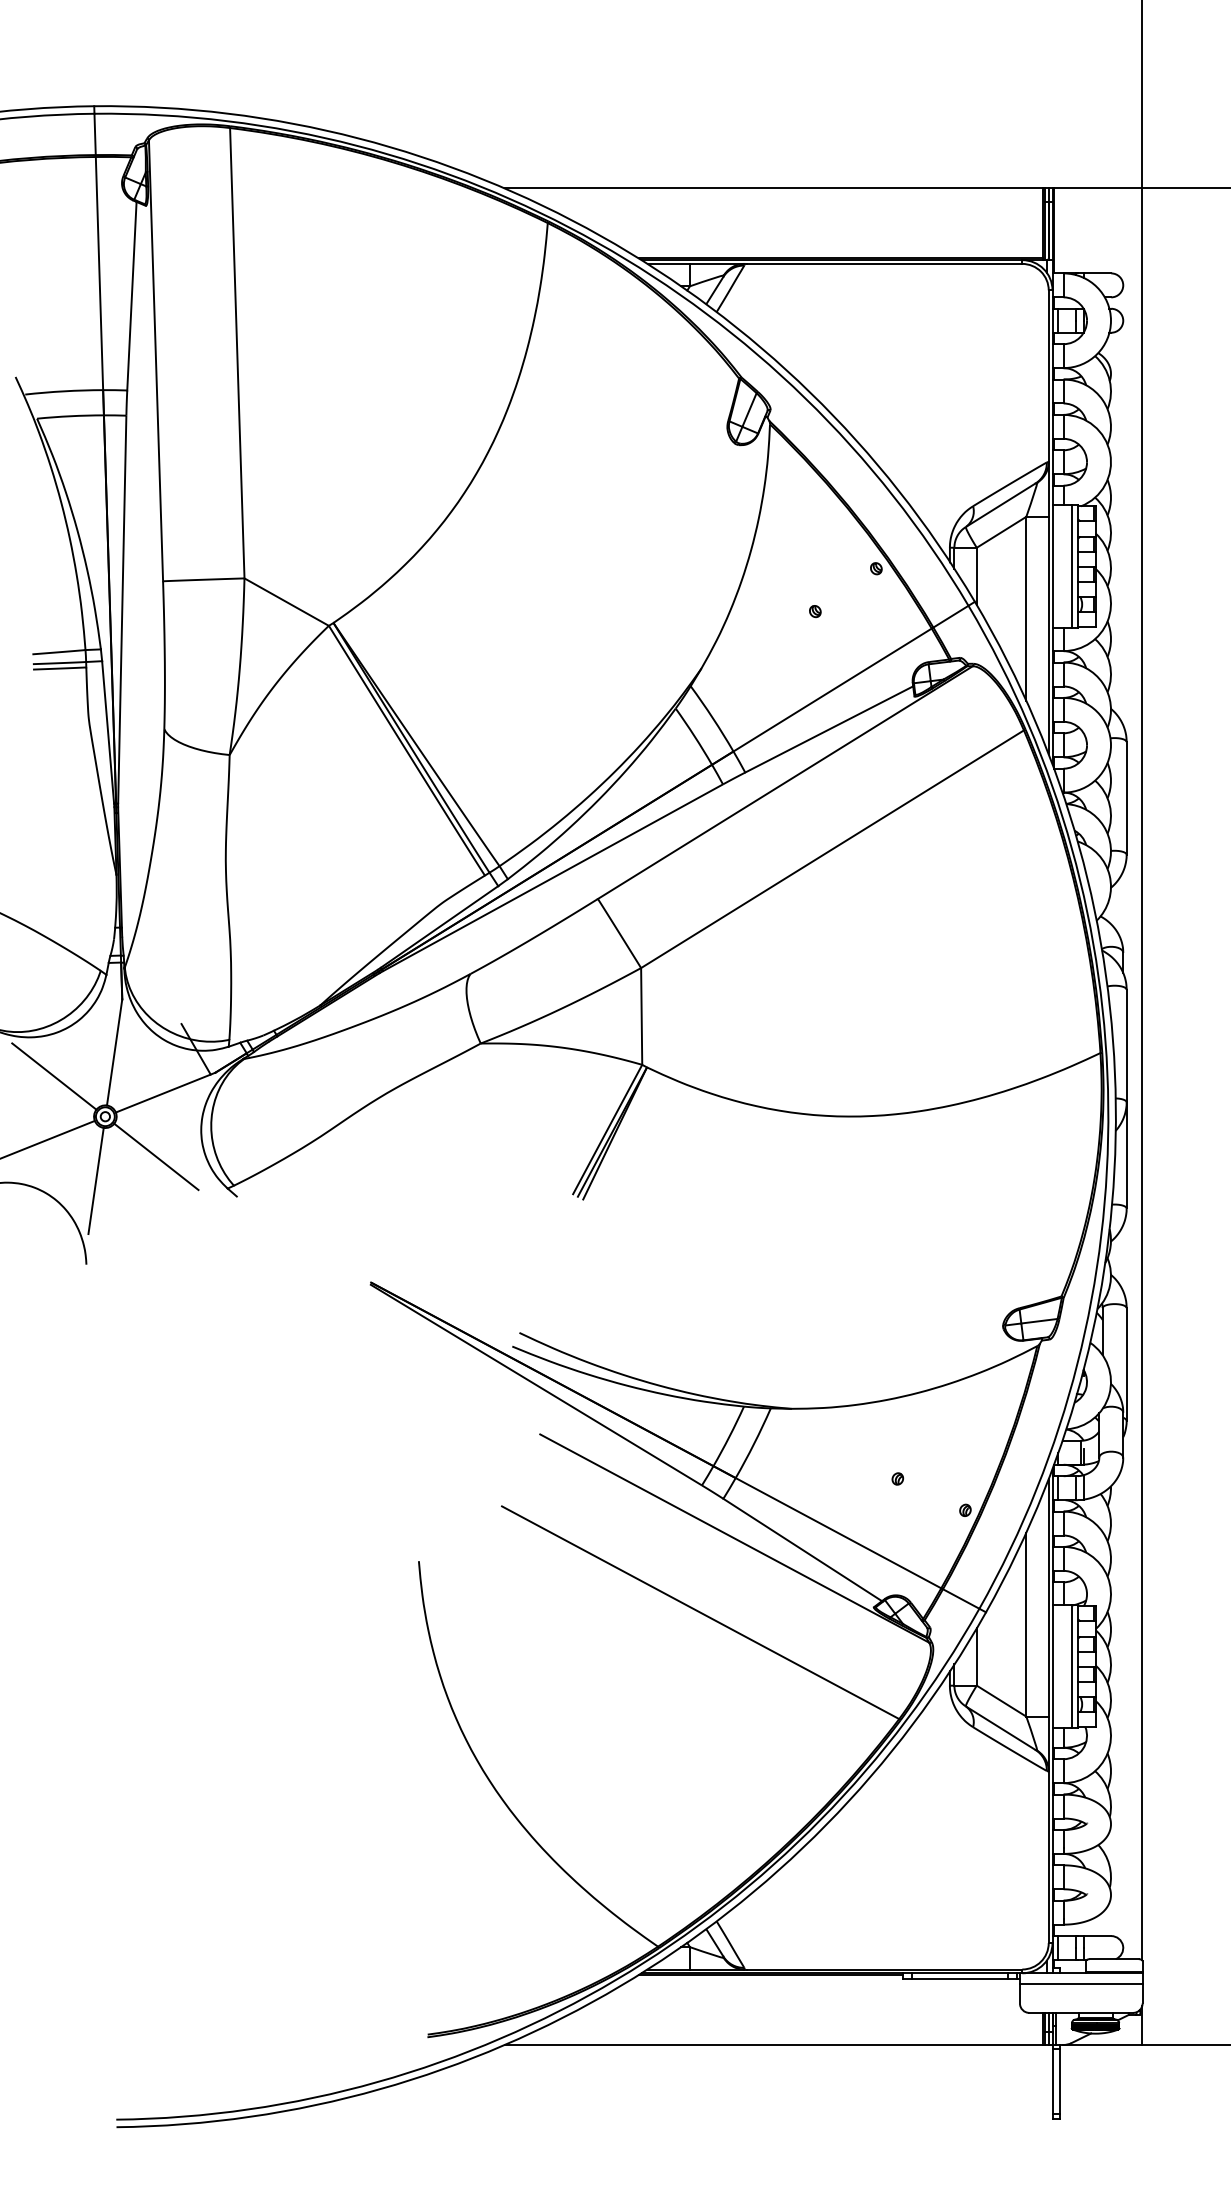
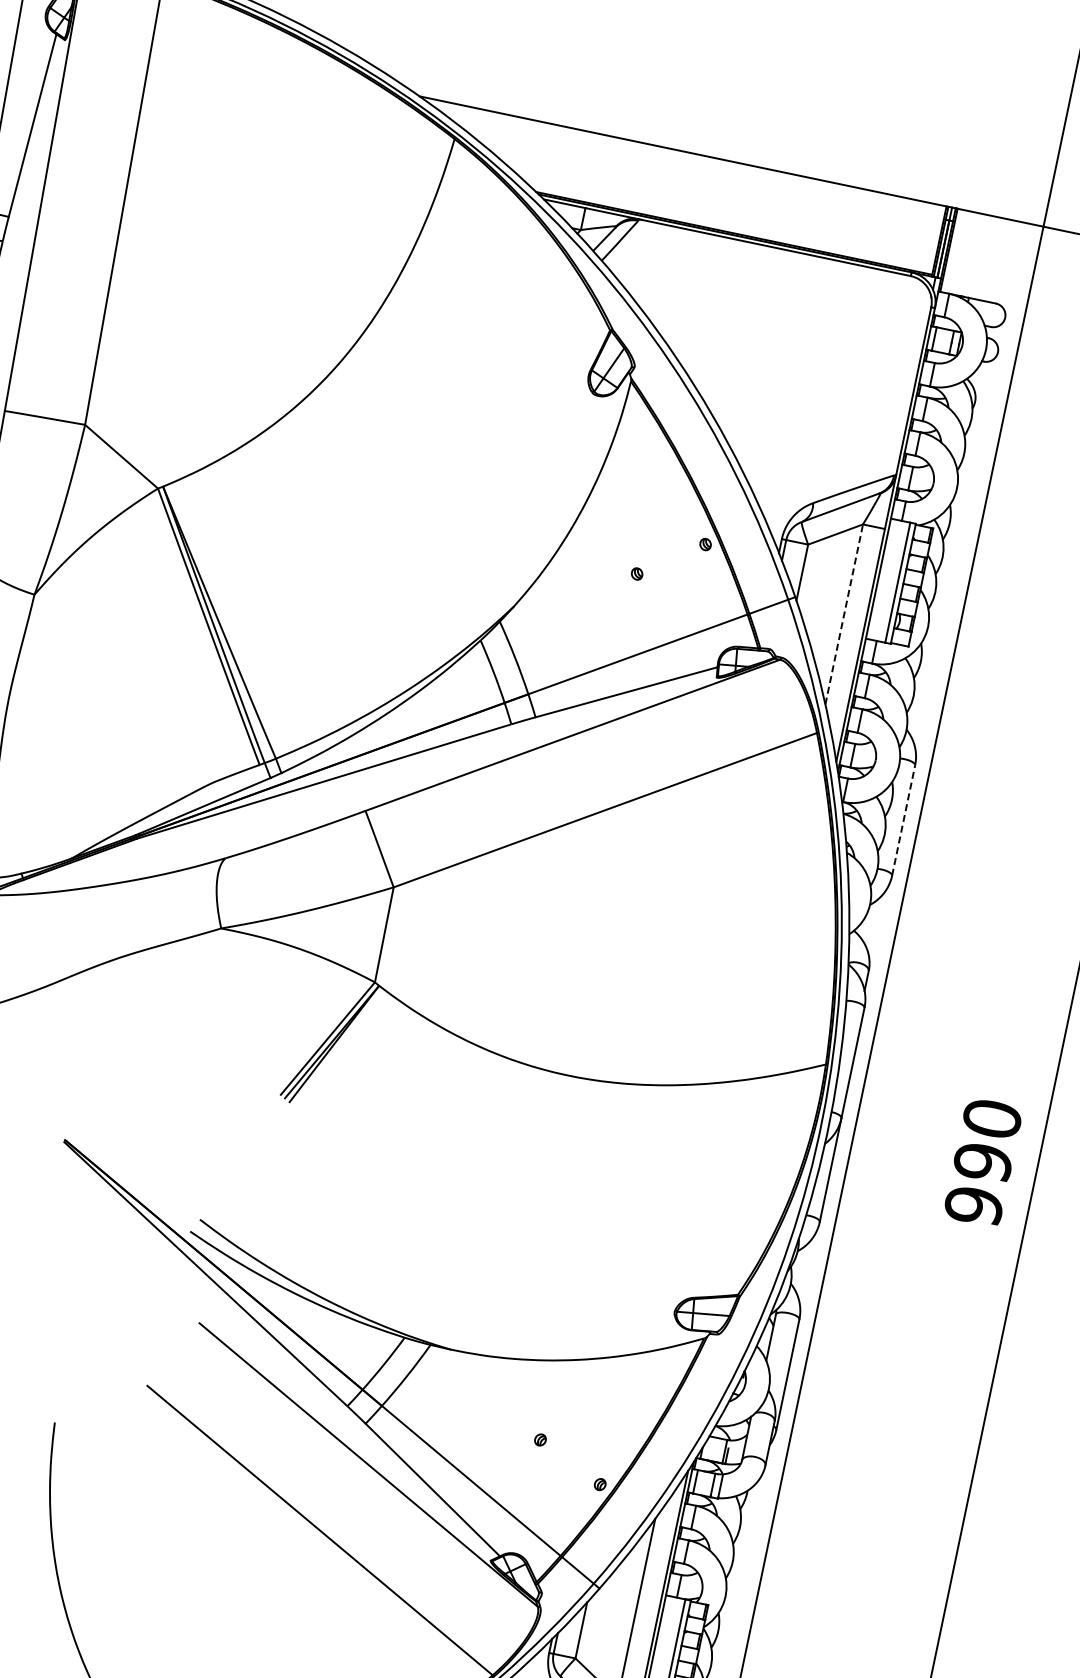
line: (1026, 608) -> (844, 614), solid -> dashed
line: (1126, 797) -> (903, 819), solid -> dashed

